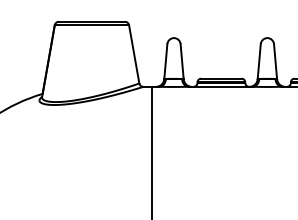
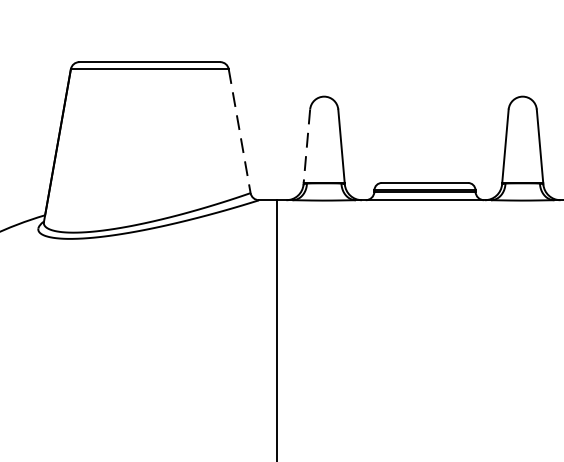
line: (134, 54) -> (240, 131), solid -> dashed
line: (165, 61) -> (306, 146), solid -> dashed

